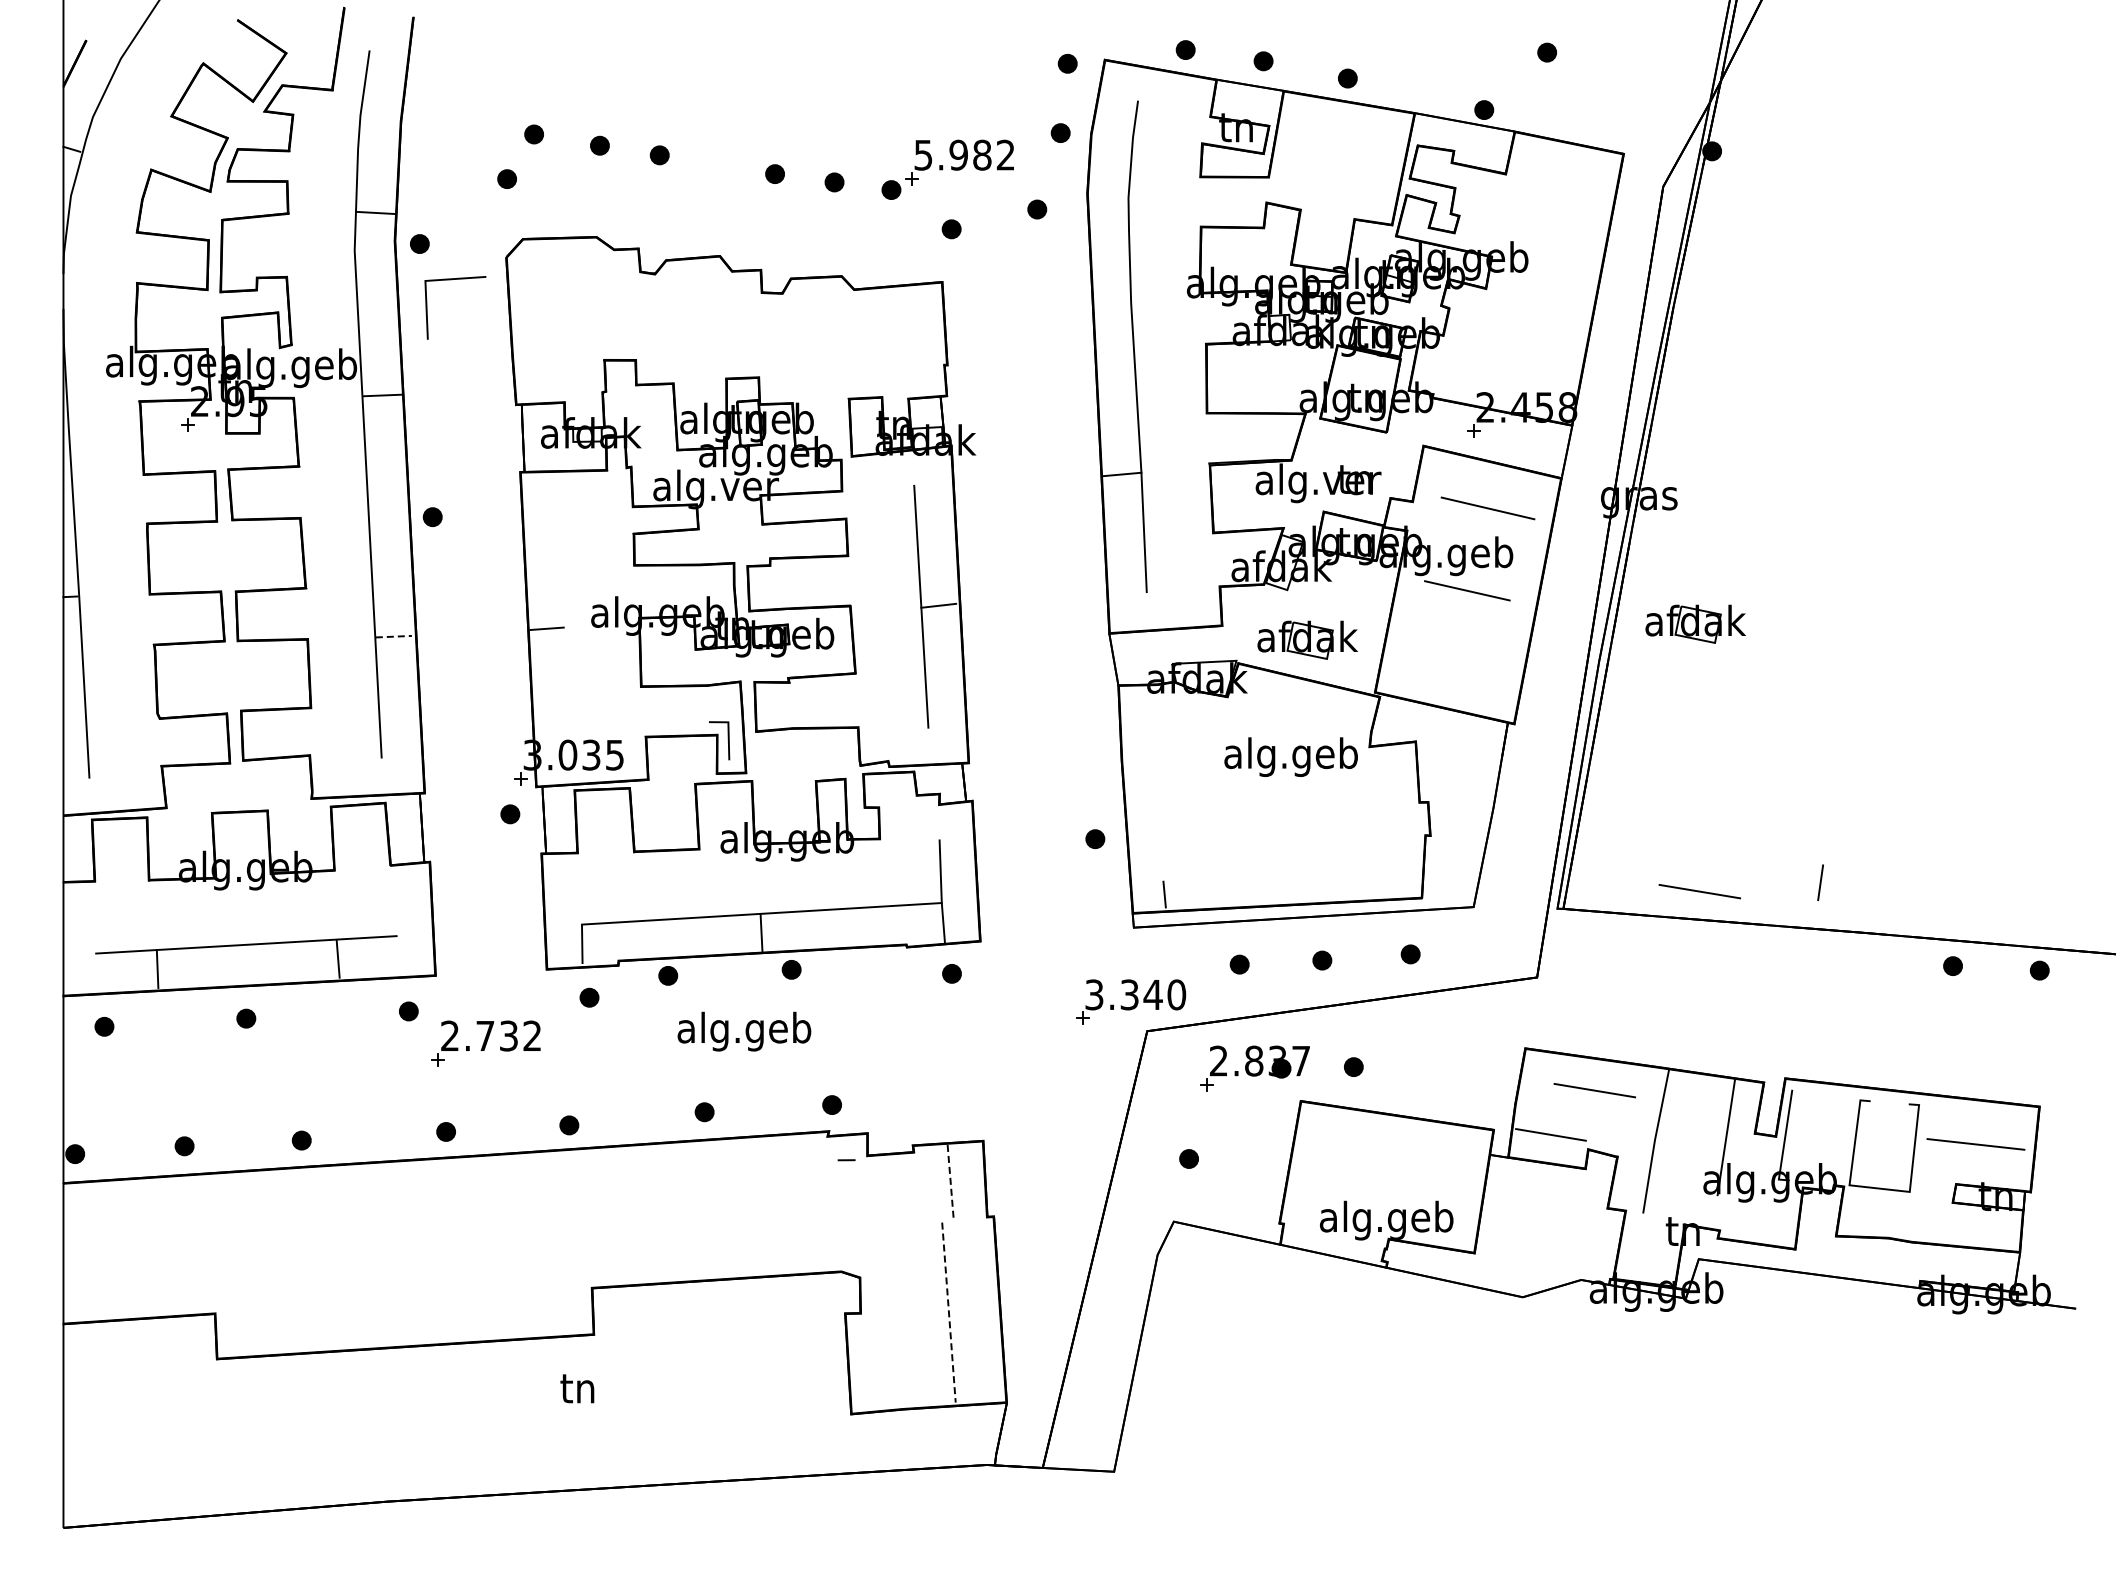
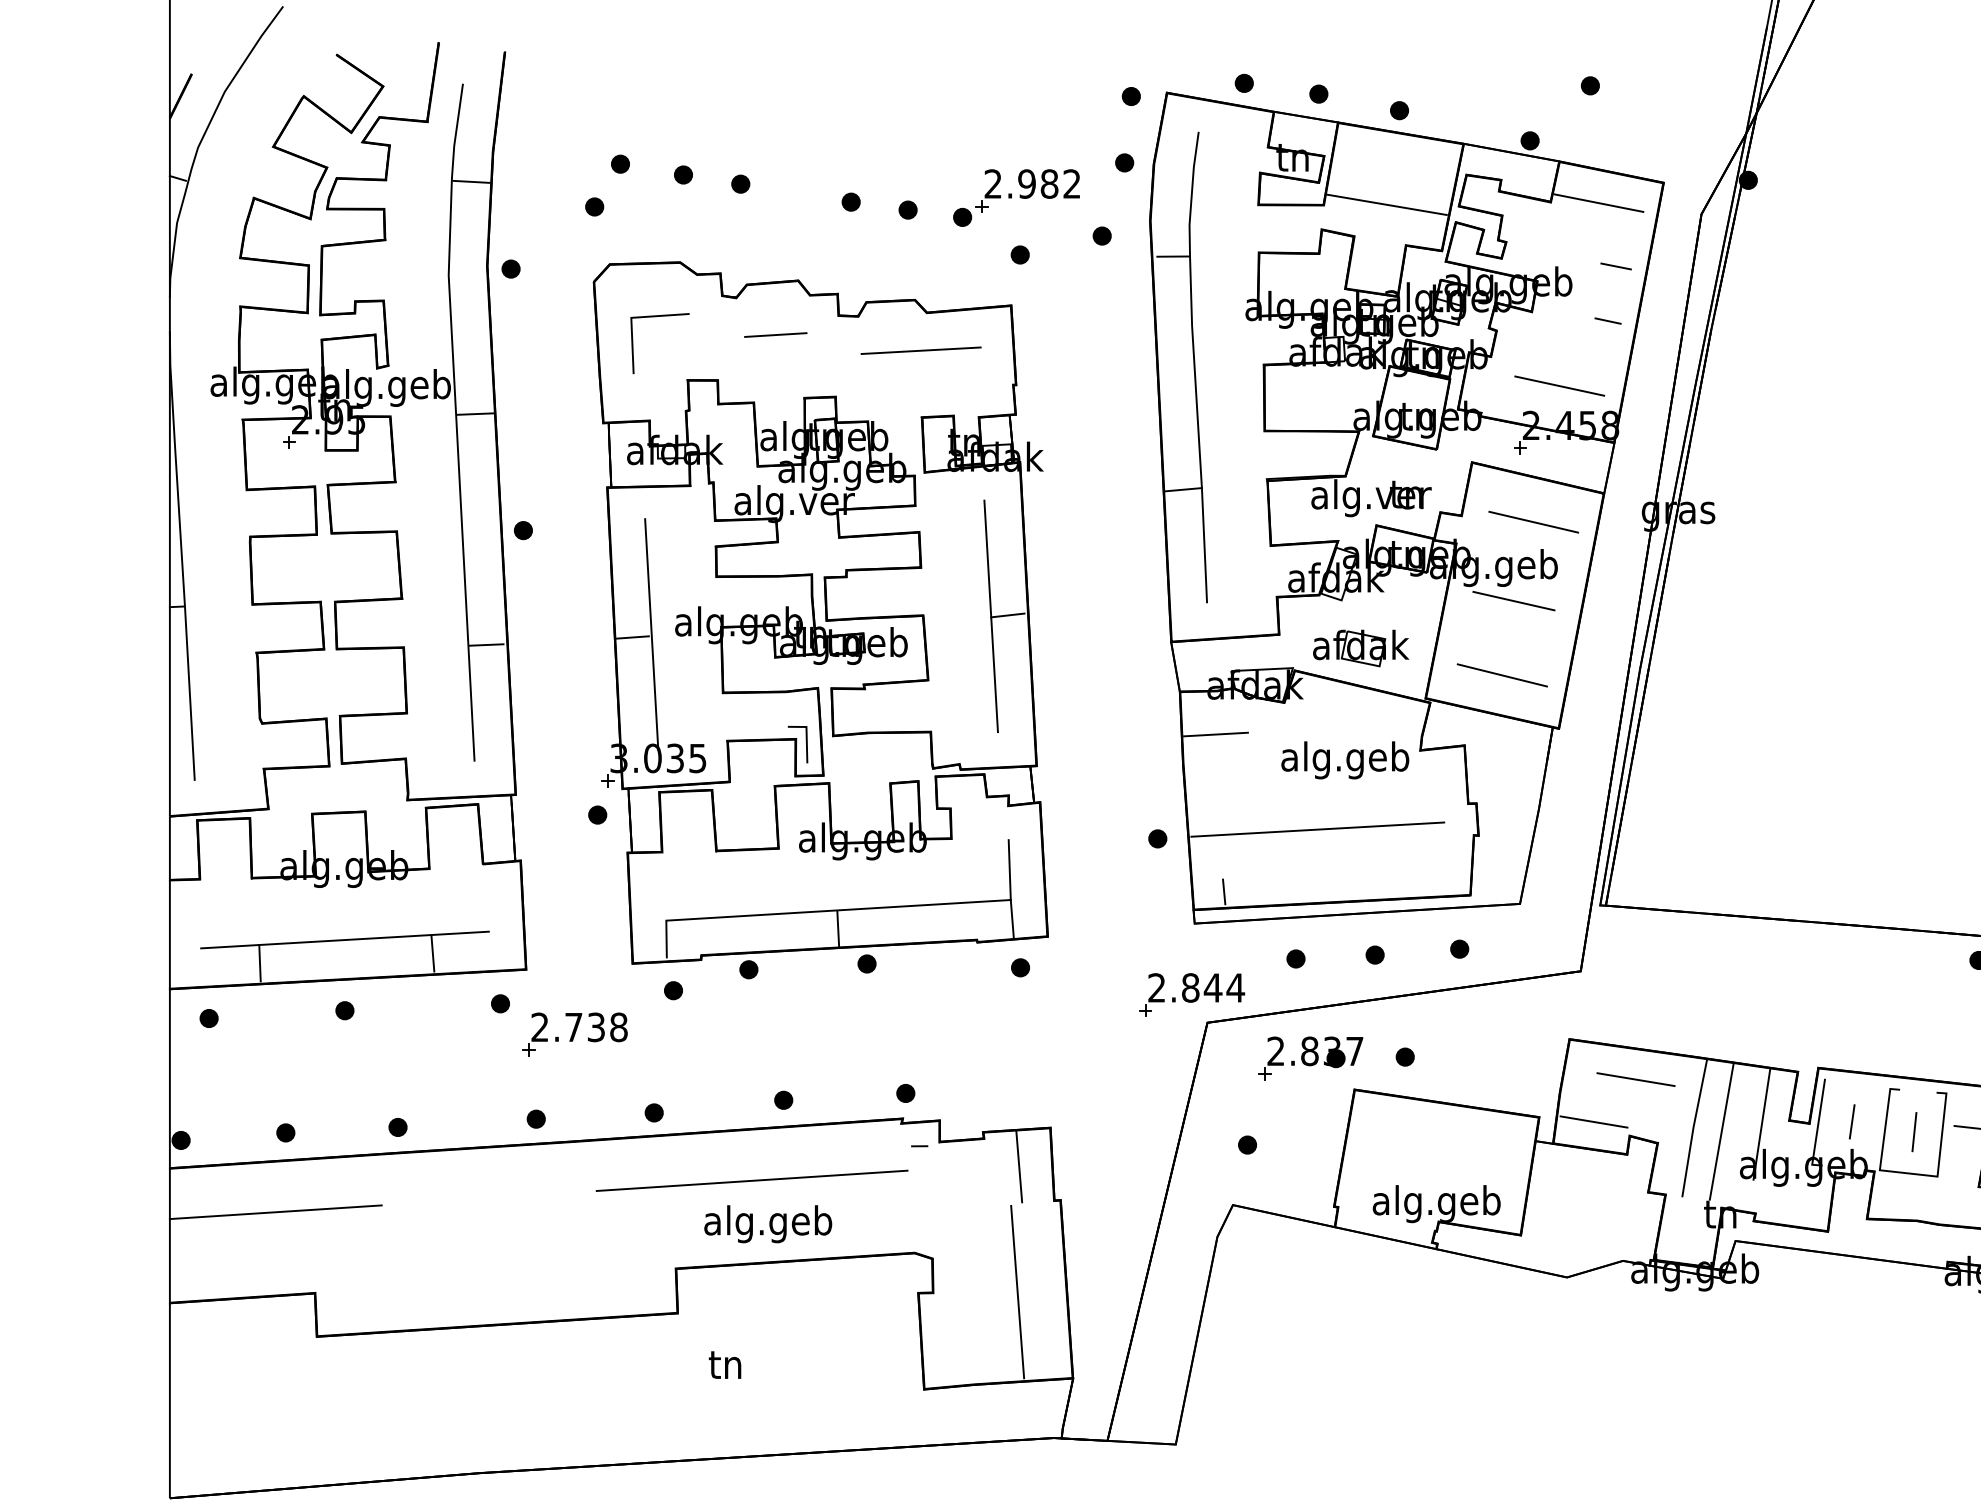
text: (923, 154) -> (993, 183), 5.982 -> 2.982
line: (1555, 175) -> (1598, 203), added
line: (1334, 176) -> (1386, 204), added
line: (375, 212) -> (471, 181), moved
line: (1111, 230) -> (1173, 256), added
line: (1573, 241) -> (1615, 266), added
line: (452, 280) -> (657, 317), moved
line: (1565, 298) -> (1607, 321), added
line: (696, 312) -> (775, 334), added
line: (848, 329) -> (921, 350), added
line: (1514, 366) -> (1559, 386), added
part: (1695, 623) -> (1732, 632), removed
line: (566, 625) -> (651, 634), added
line: (394, 636) -> (486, 644), dashed -> solid
line: (1454, 668) -> (1501, 675), added
line: (1155, 730) -> (1215, 734), added
line: (1262, 829) -> (1317, 829), added
line: (1820, 882) -> (1852, 1121), moved
line: (1699, 891) -> (1736, 888), removed
text: (1135, 994) -> (1196, 987), 3.340 -> 2.844
text: (744, 1031) -> (768, 1224), moved
text: (532, 1035) -> (618, 1026), 2.732 -> 2.738
line: (1683, 1145) -> (1720, 1132), added
line: (1885, 1145) -> (1914, 1132), added
line: (950, 1182) -> (1019, 1167), dashed -> solid
line: (671, 1195) -> (752, 1180), added
line: (173, 1229) -> (275, 1212), added
line: (948, 1313) -> (1017, 1293), dashed -> solid
text: (577, 1388) -> (725, 1364), moved

